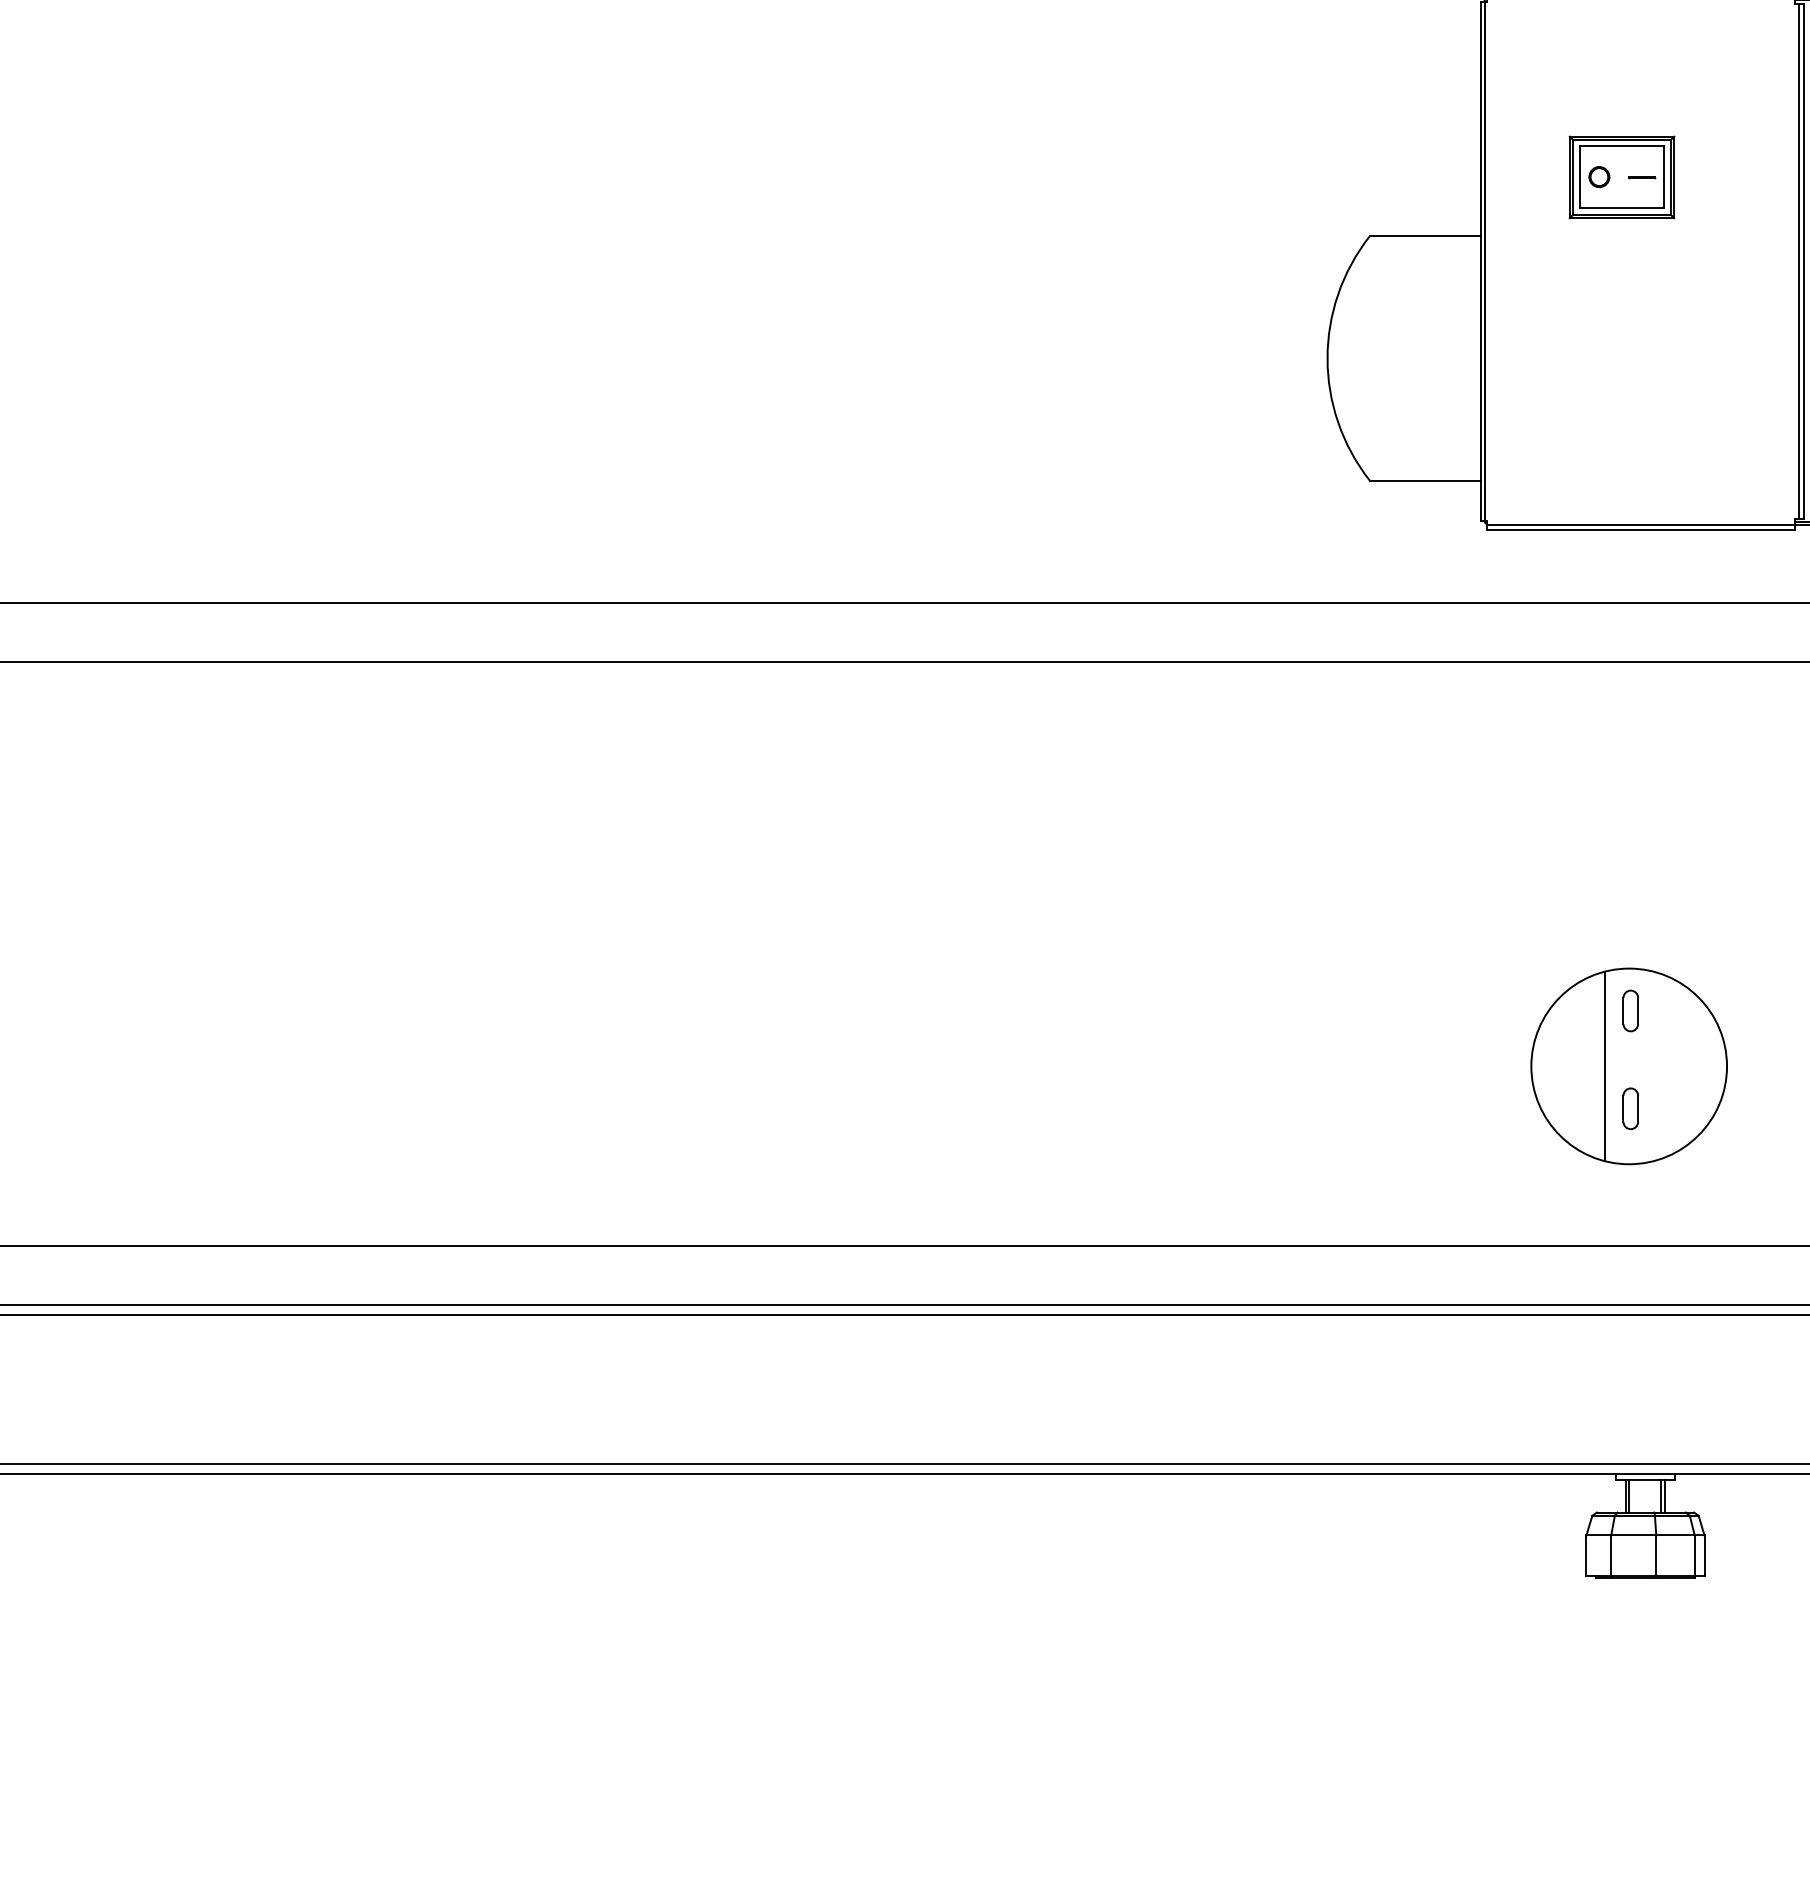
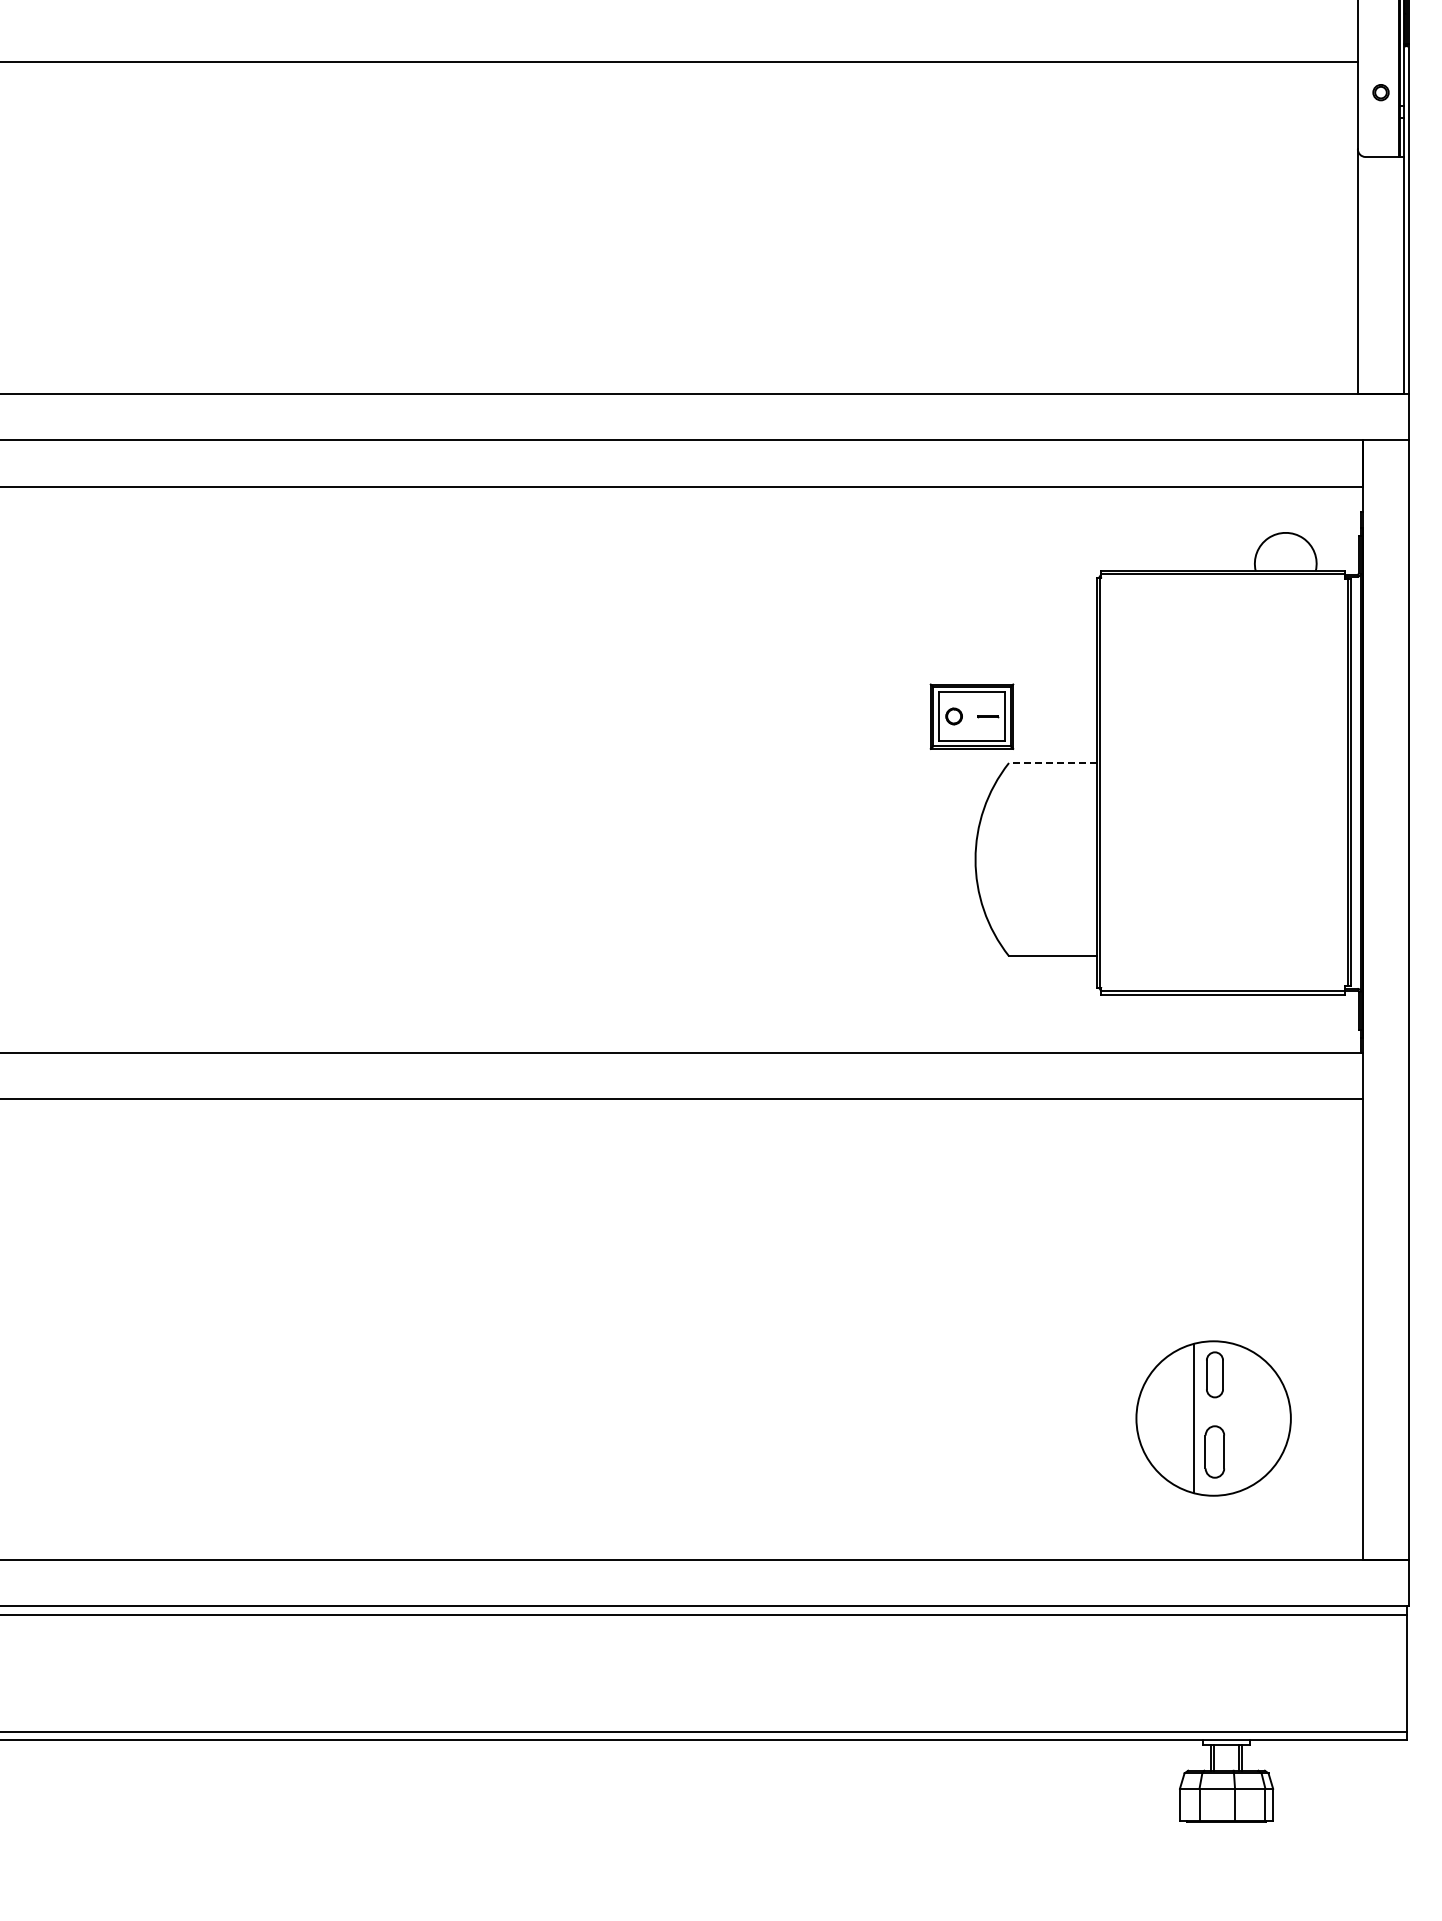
part: (1621, 177) -> (971, 716), moved
line: (1426, 236) -> (1053, 763), solid -> dashed
part: (1630, 1010) -> (1214, 1374), size x1.4
part: (1630, 1108) -> (1214, 1451), size x1.6

